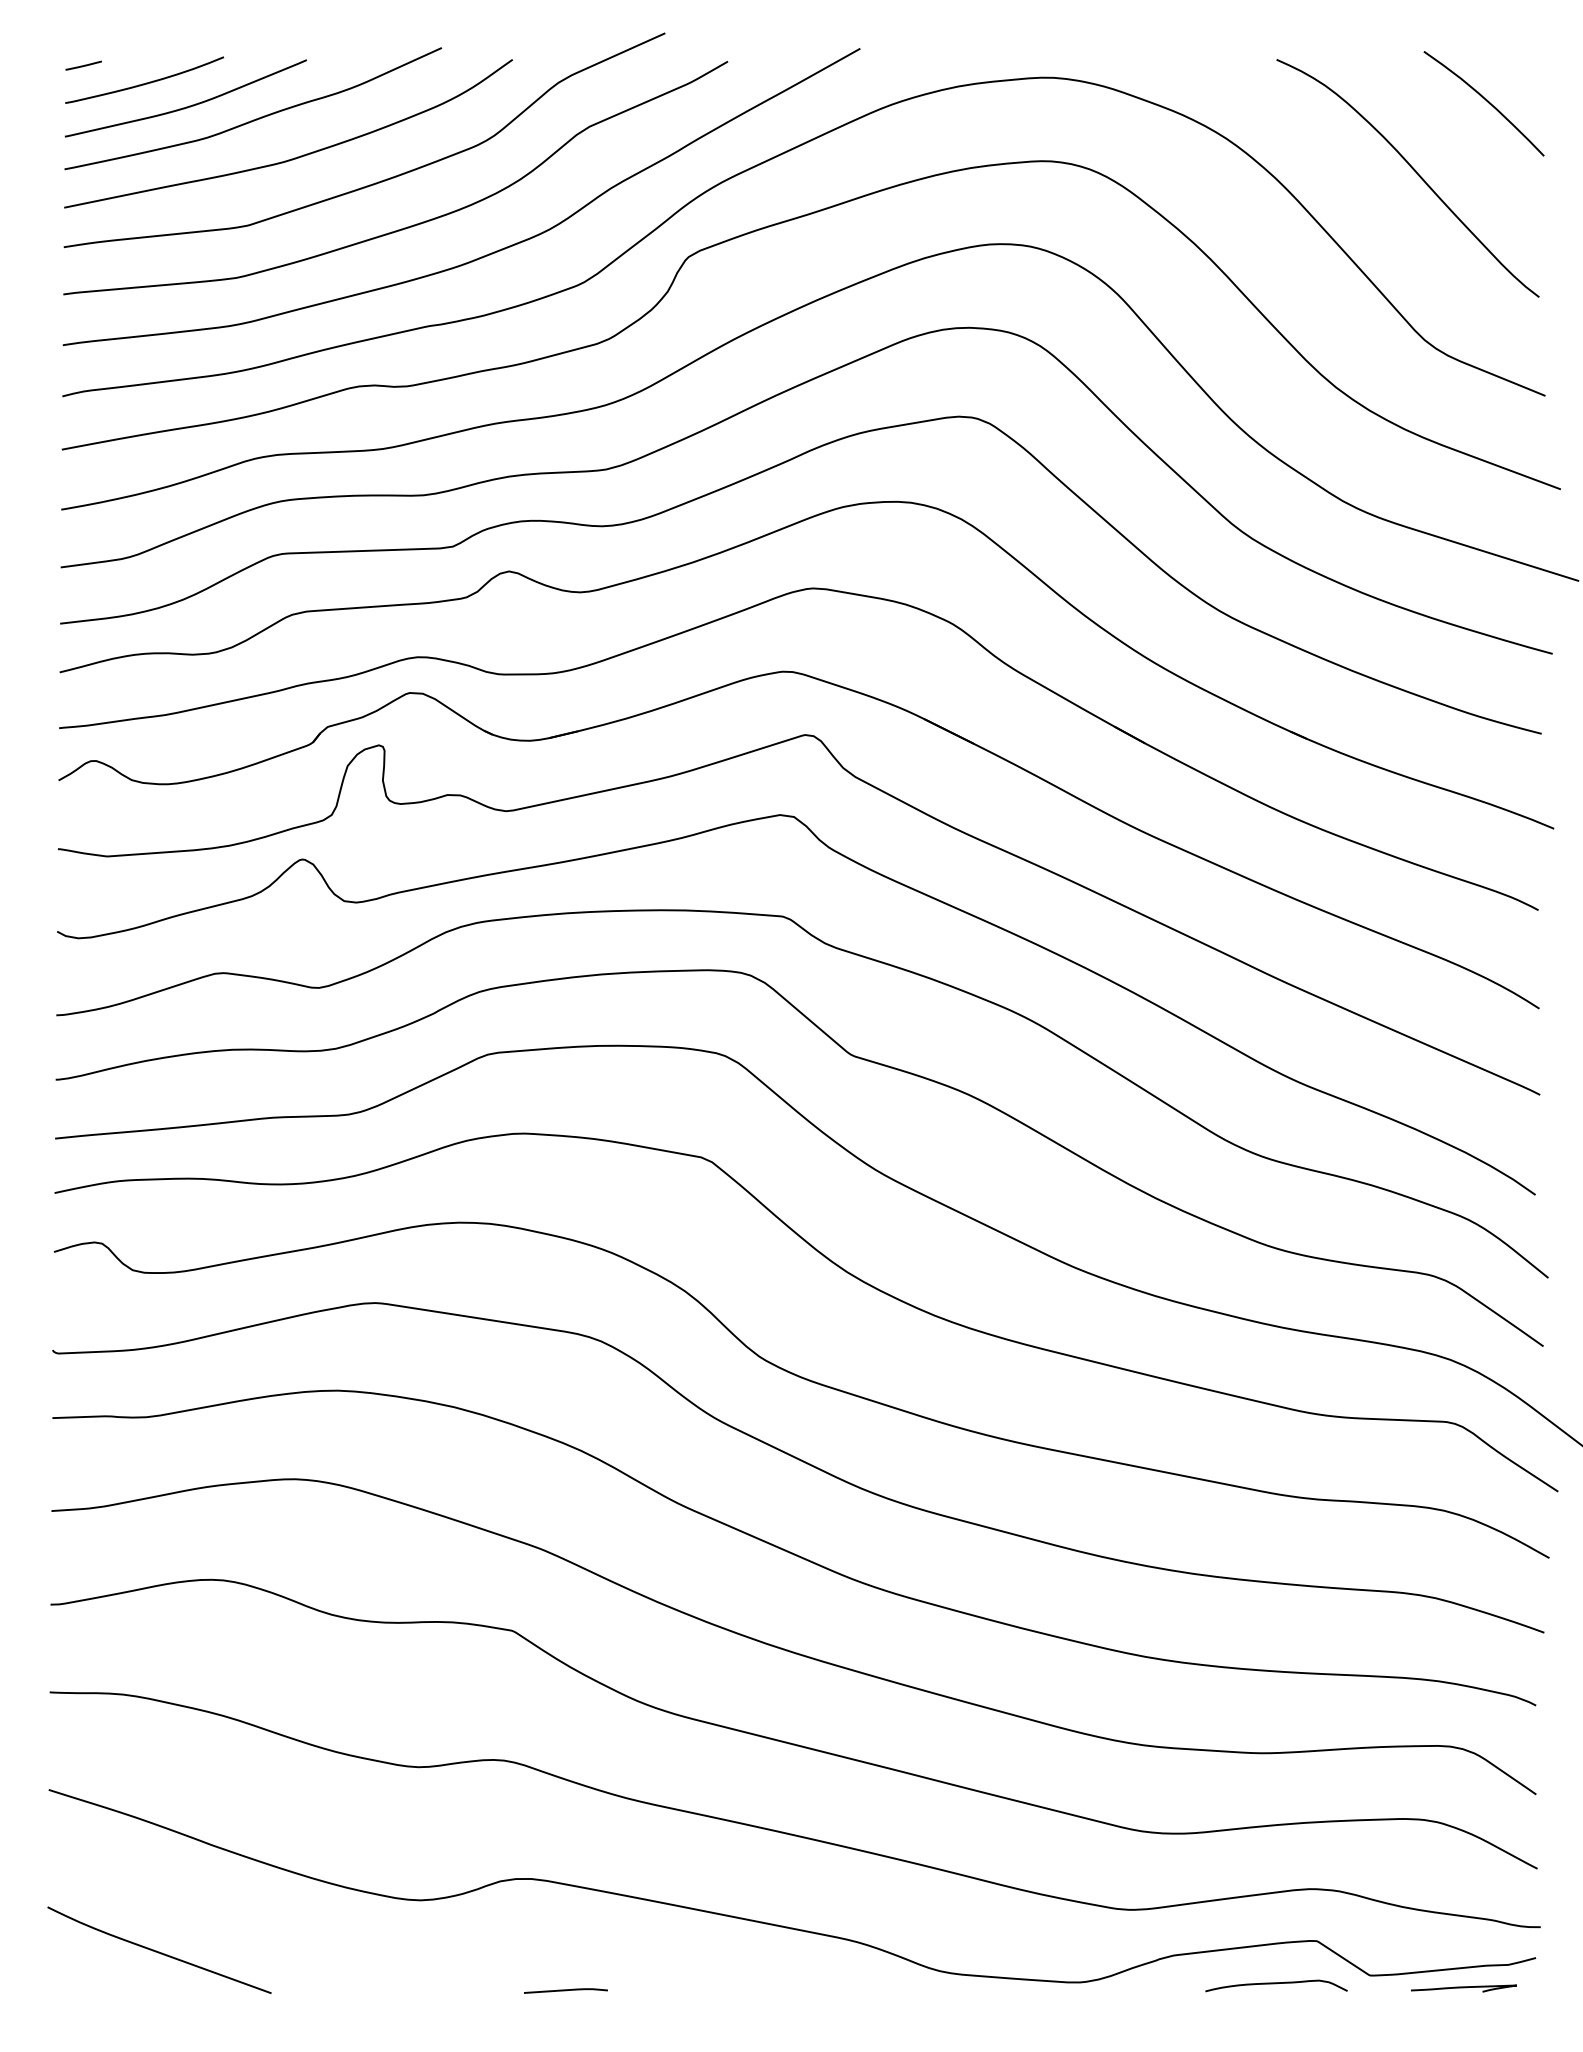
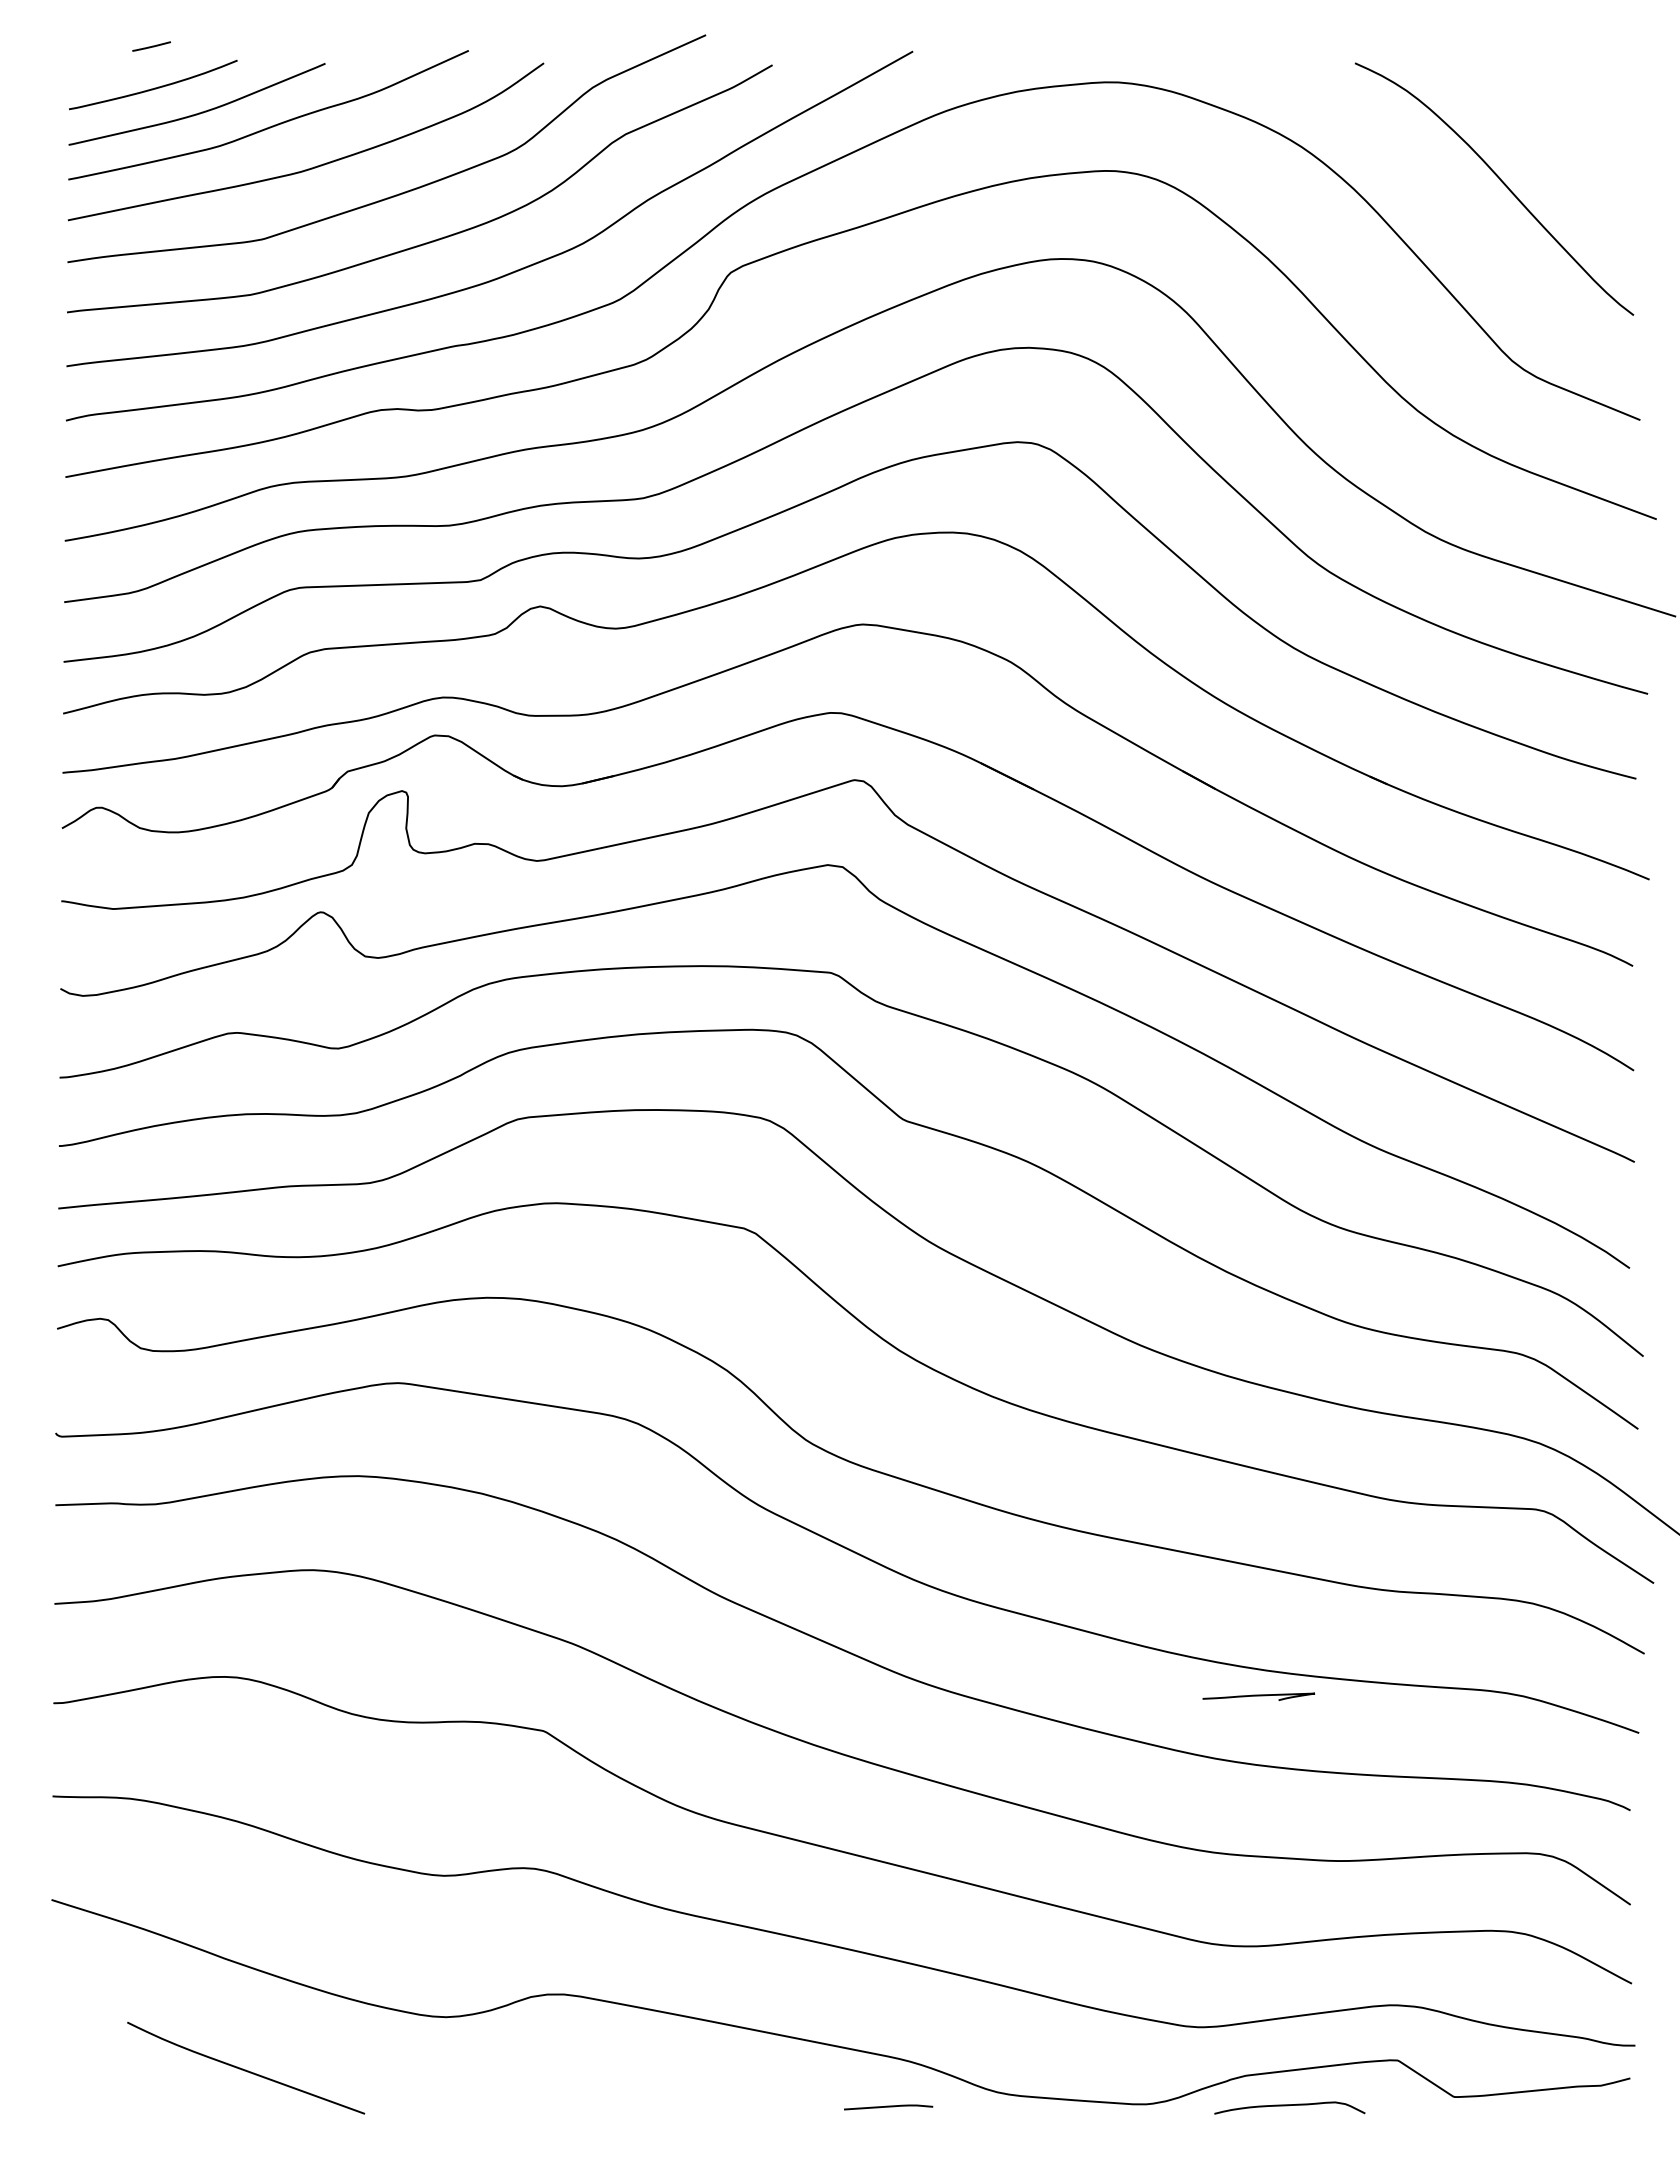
line: (83, 65) -> (151, 46), moved
curve: (1486, 101) -> (1577, 107), removed
curve: (158, 1951) -> (245, 2069), moved
curve: (1275, 1984) -> (1288, 2106), moved
curve: (1463, 1988) -> (1258, 1696), moved
line: (565, 1991) -> (888, 2107), moved

